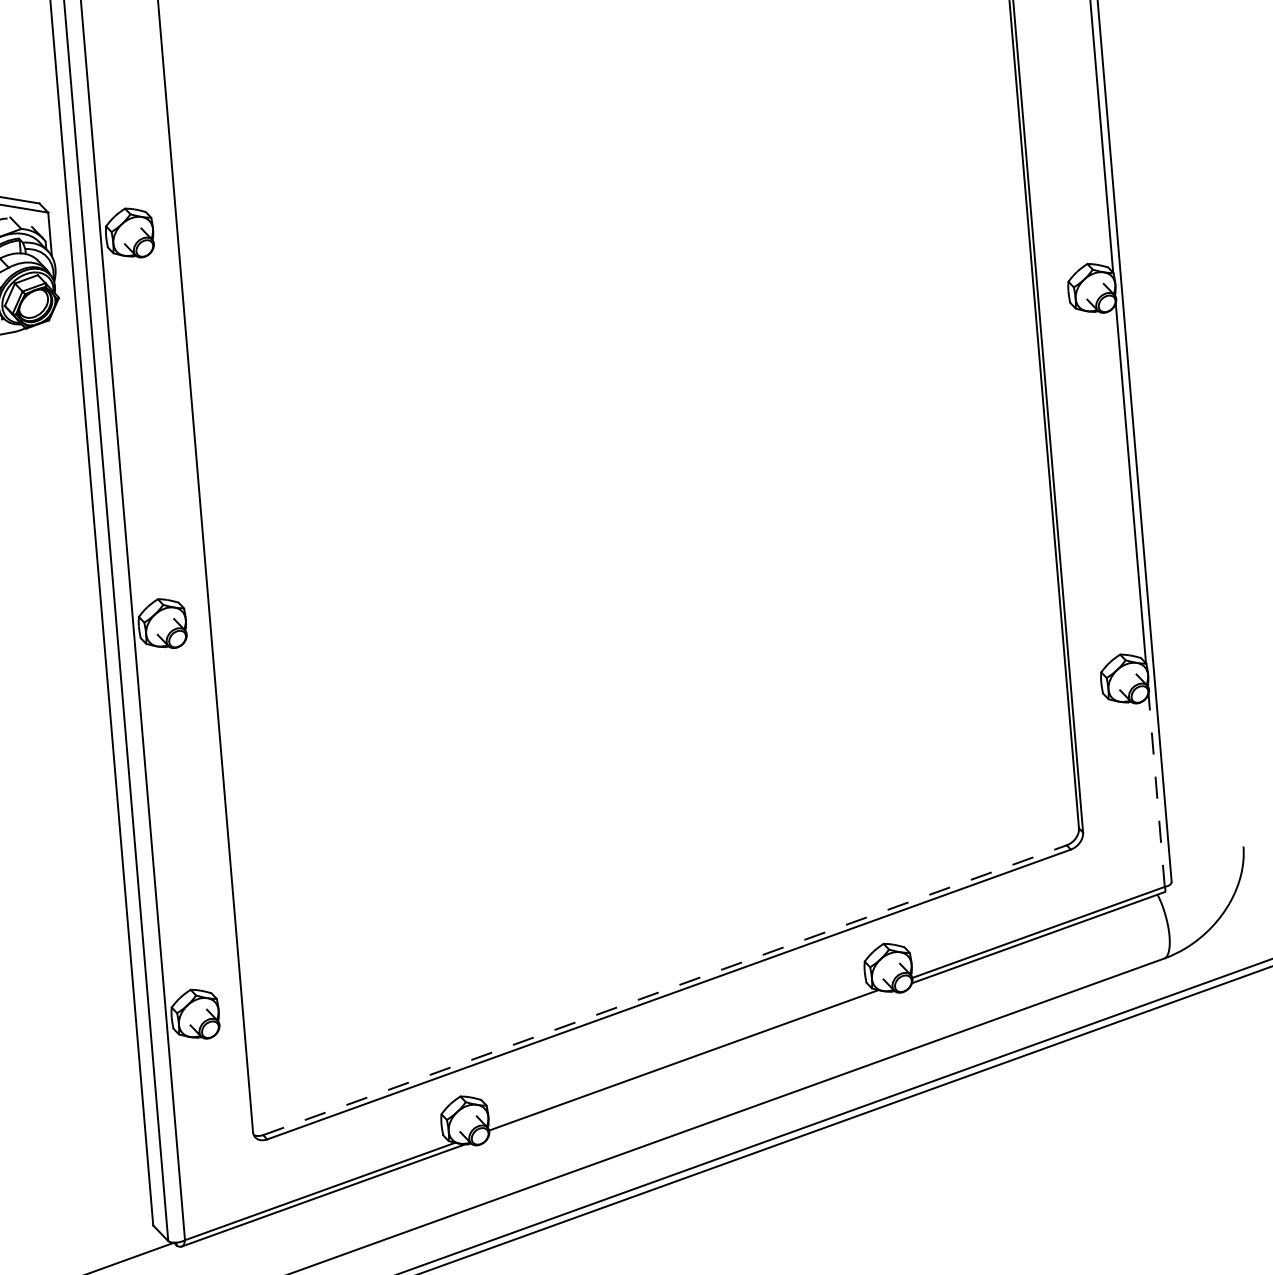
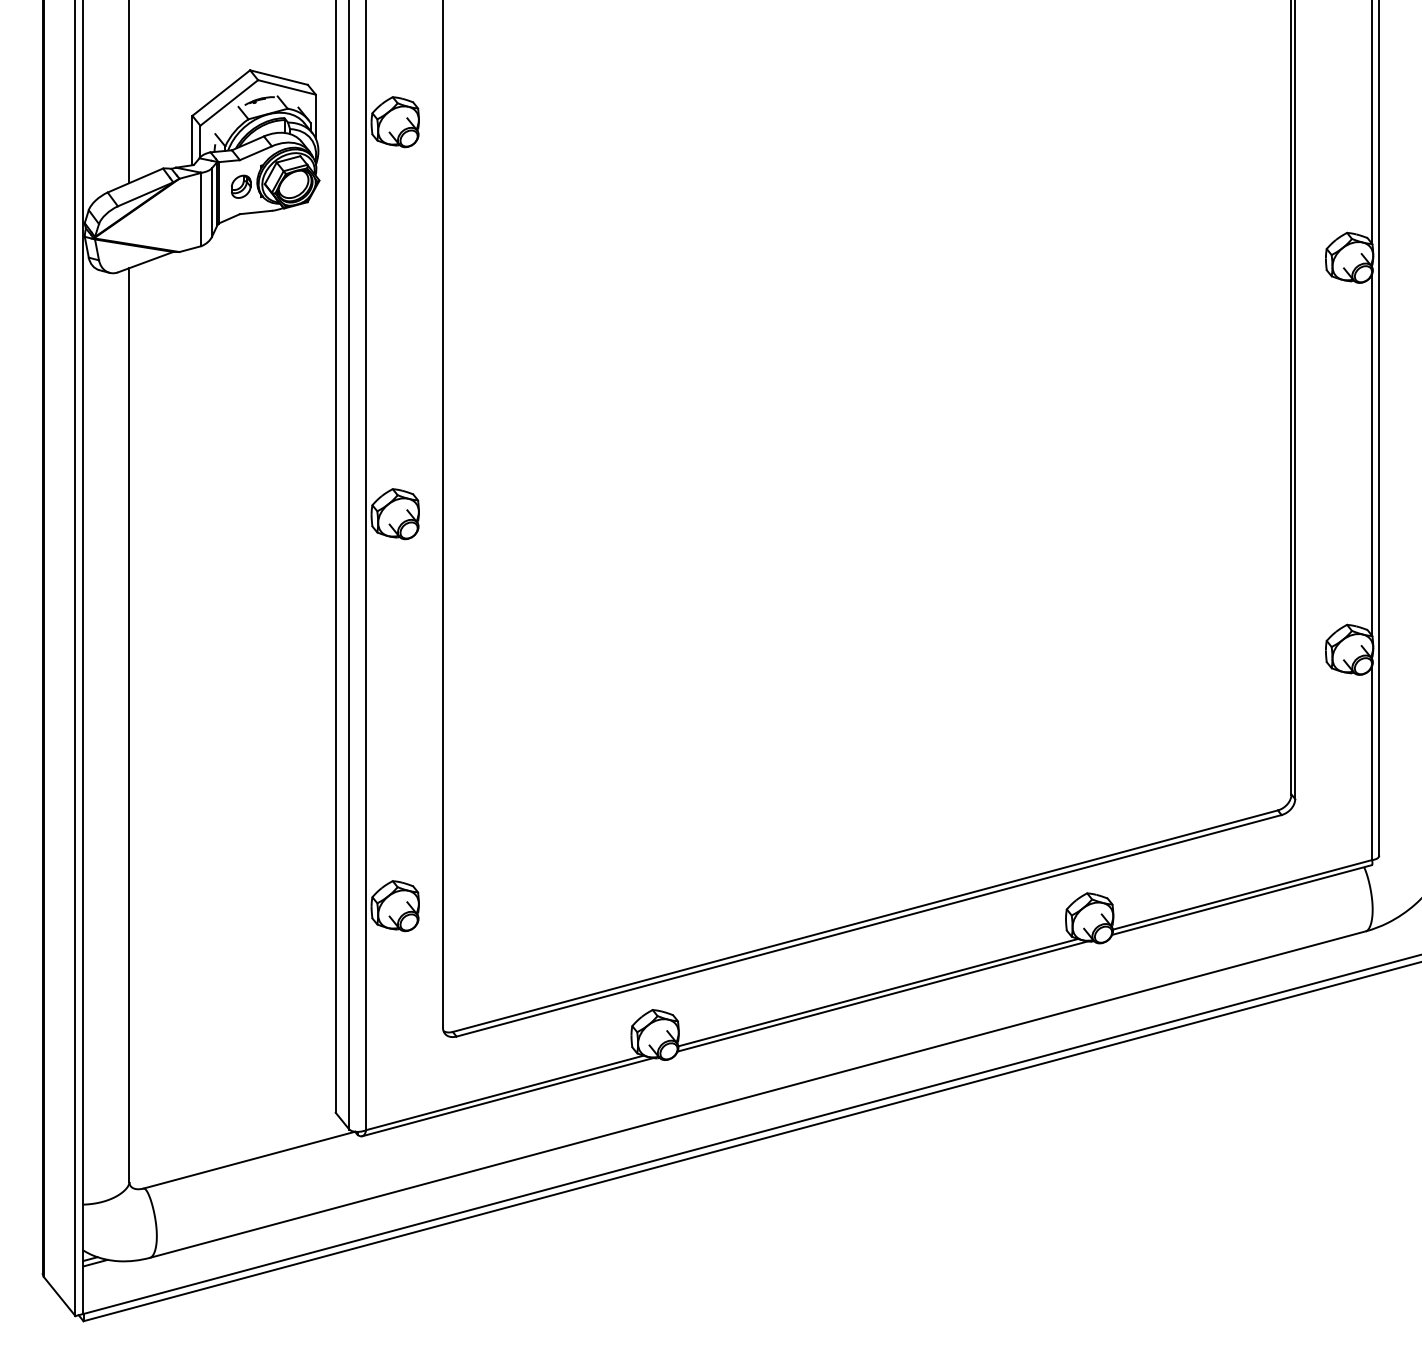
line: (1157, 790) -> (1372, 763), dashed -> solid
line: (665, 990) -> (865, 921), dashed -> solid
line: (688, 1063) -> (882, 996), added

